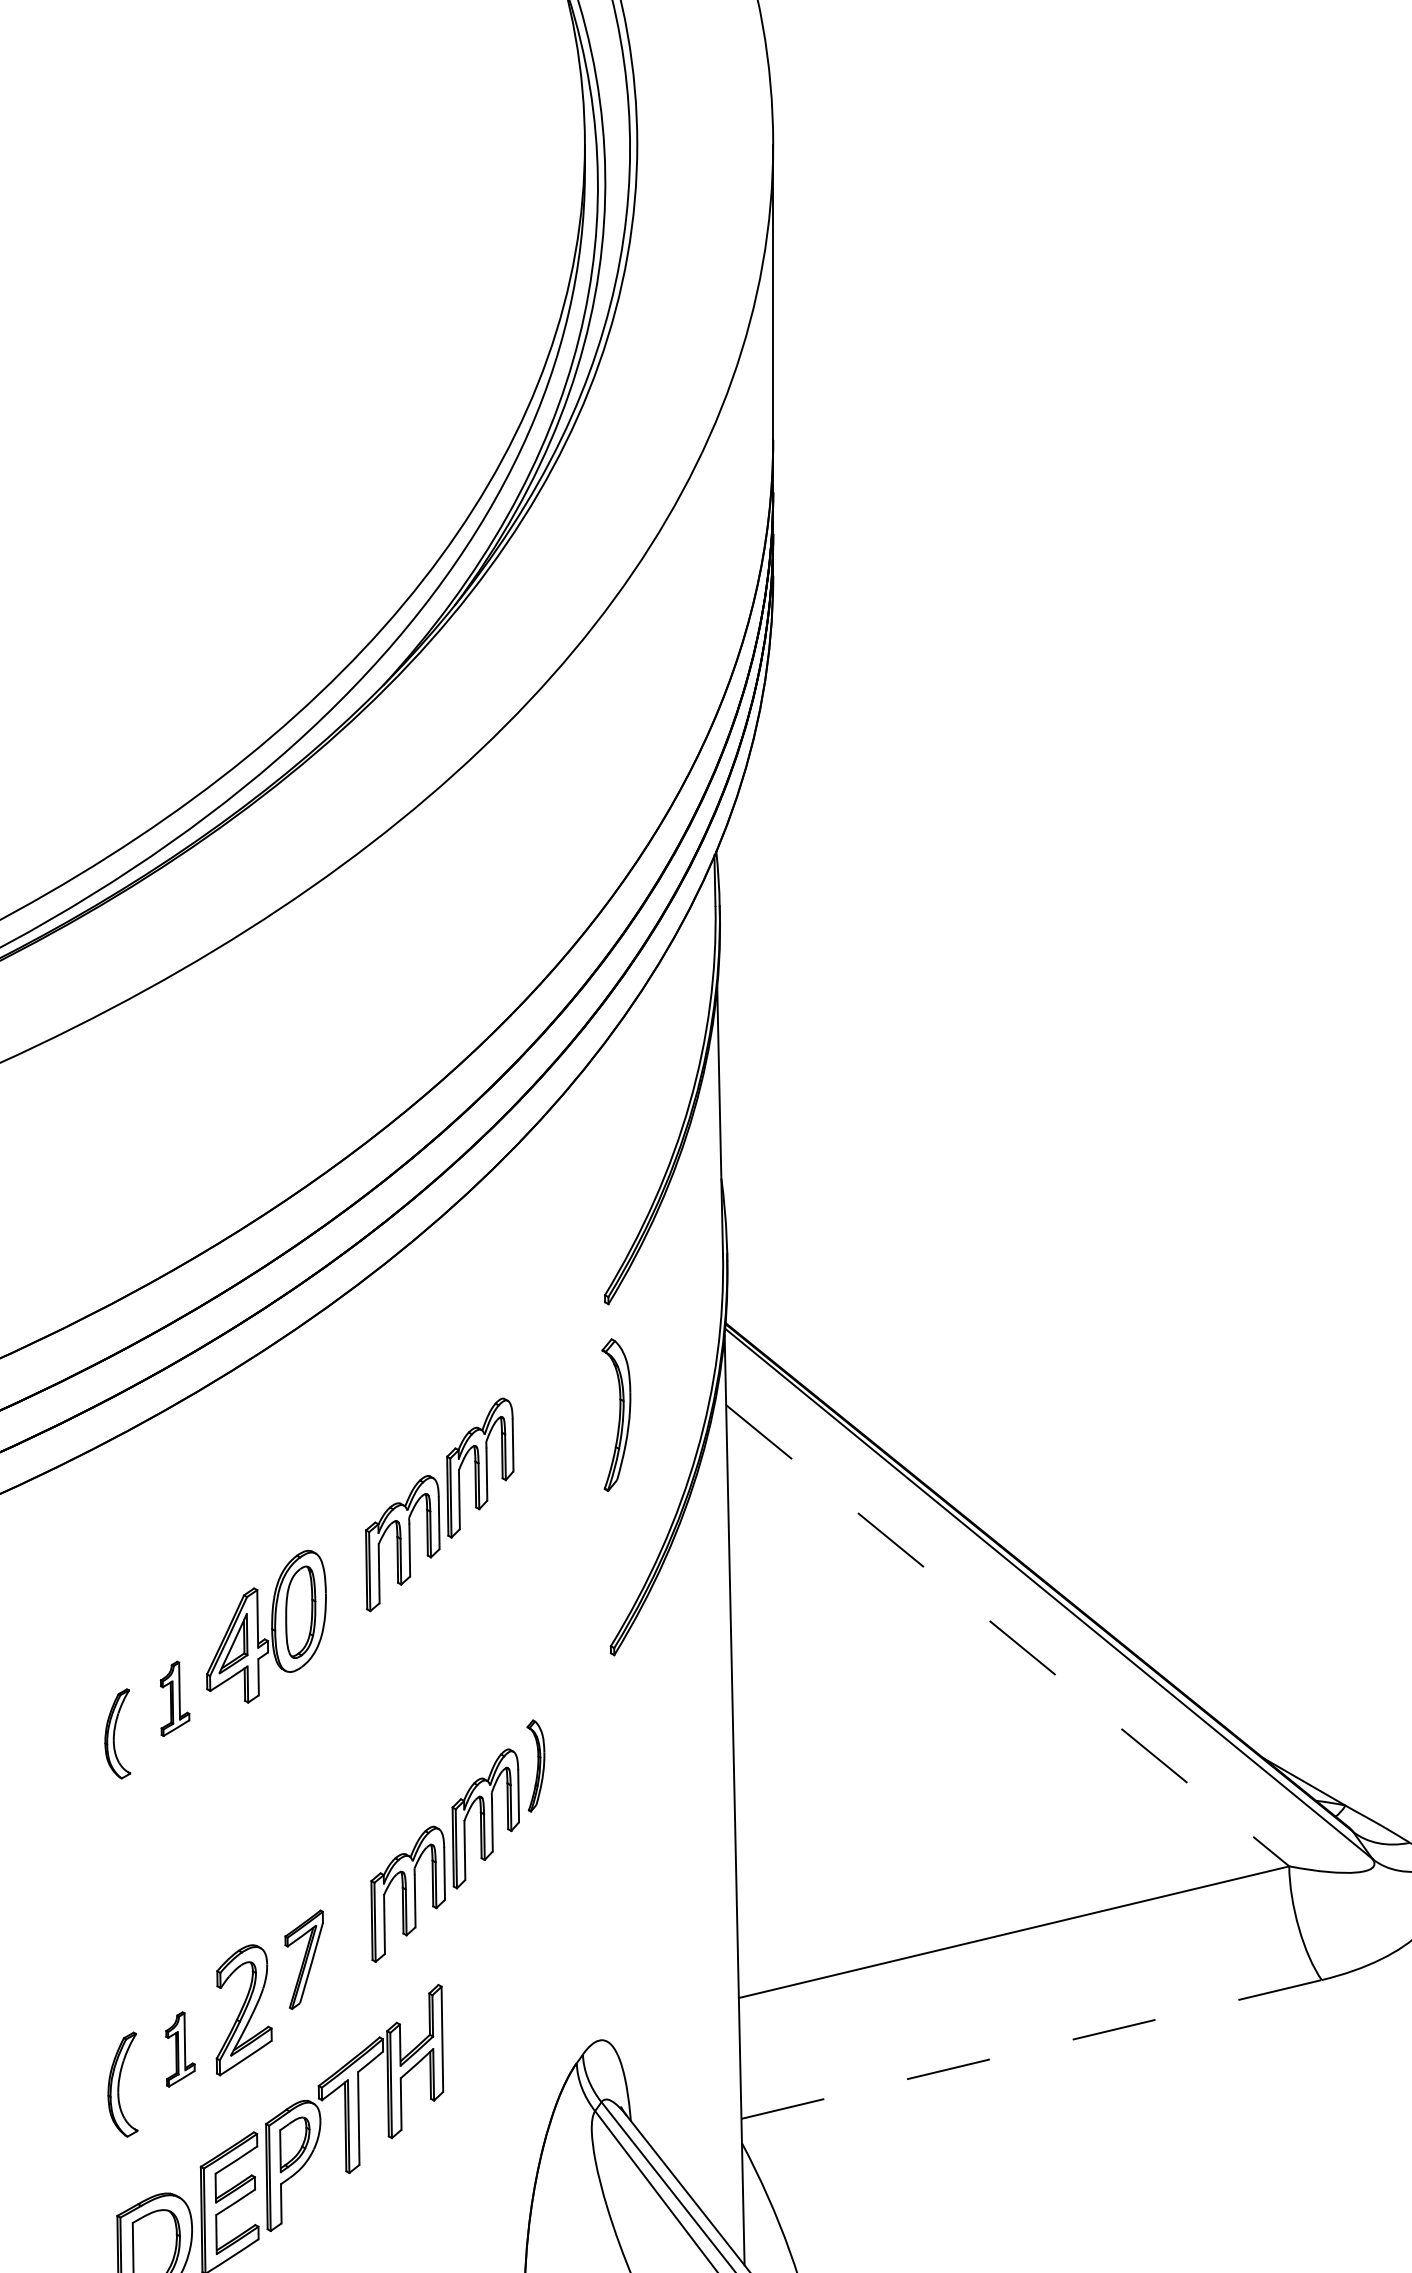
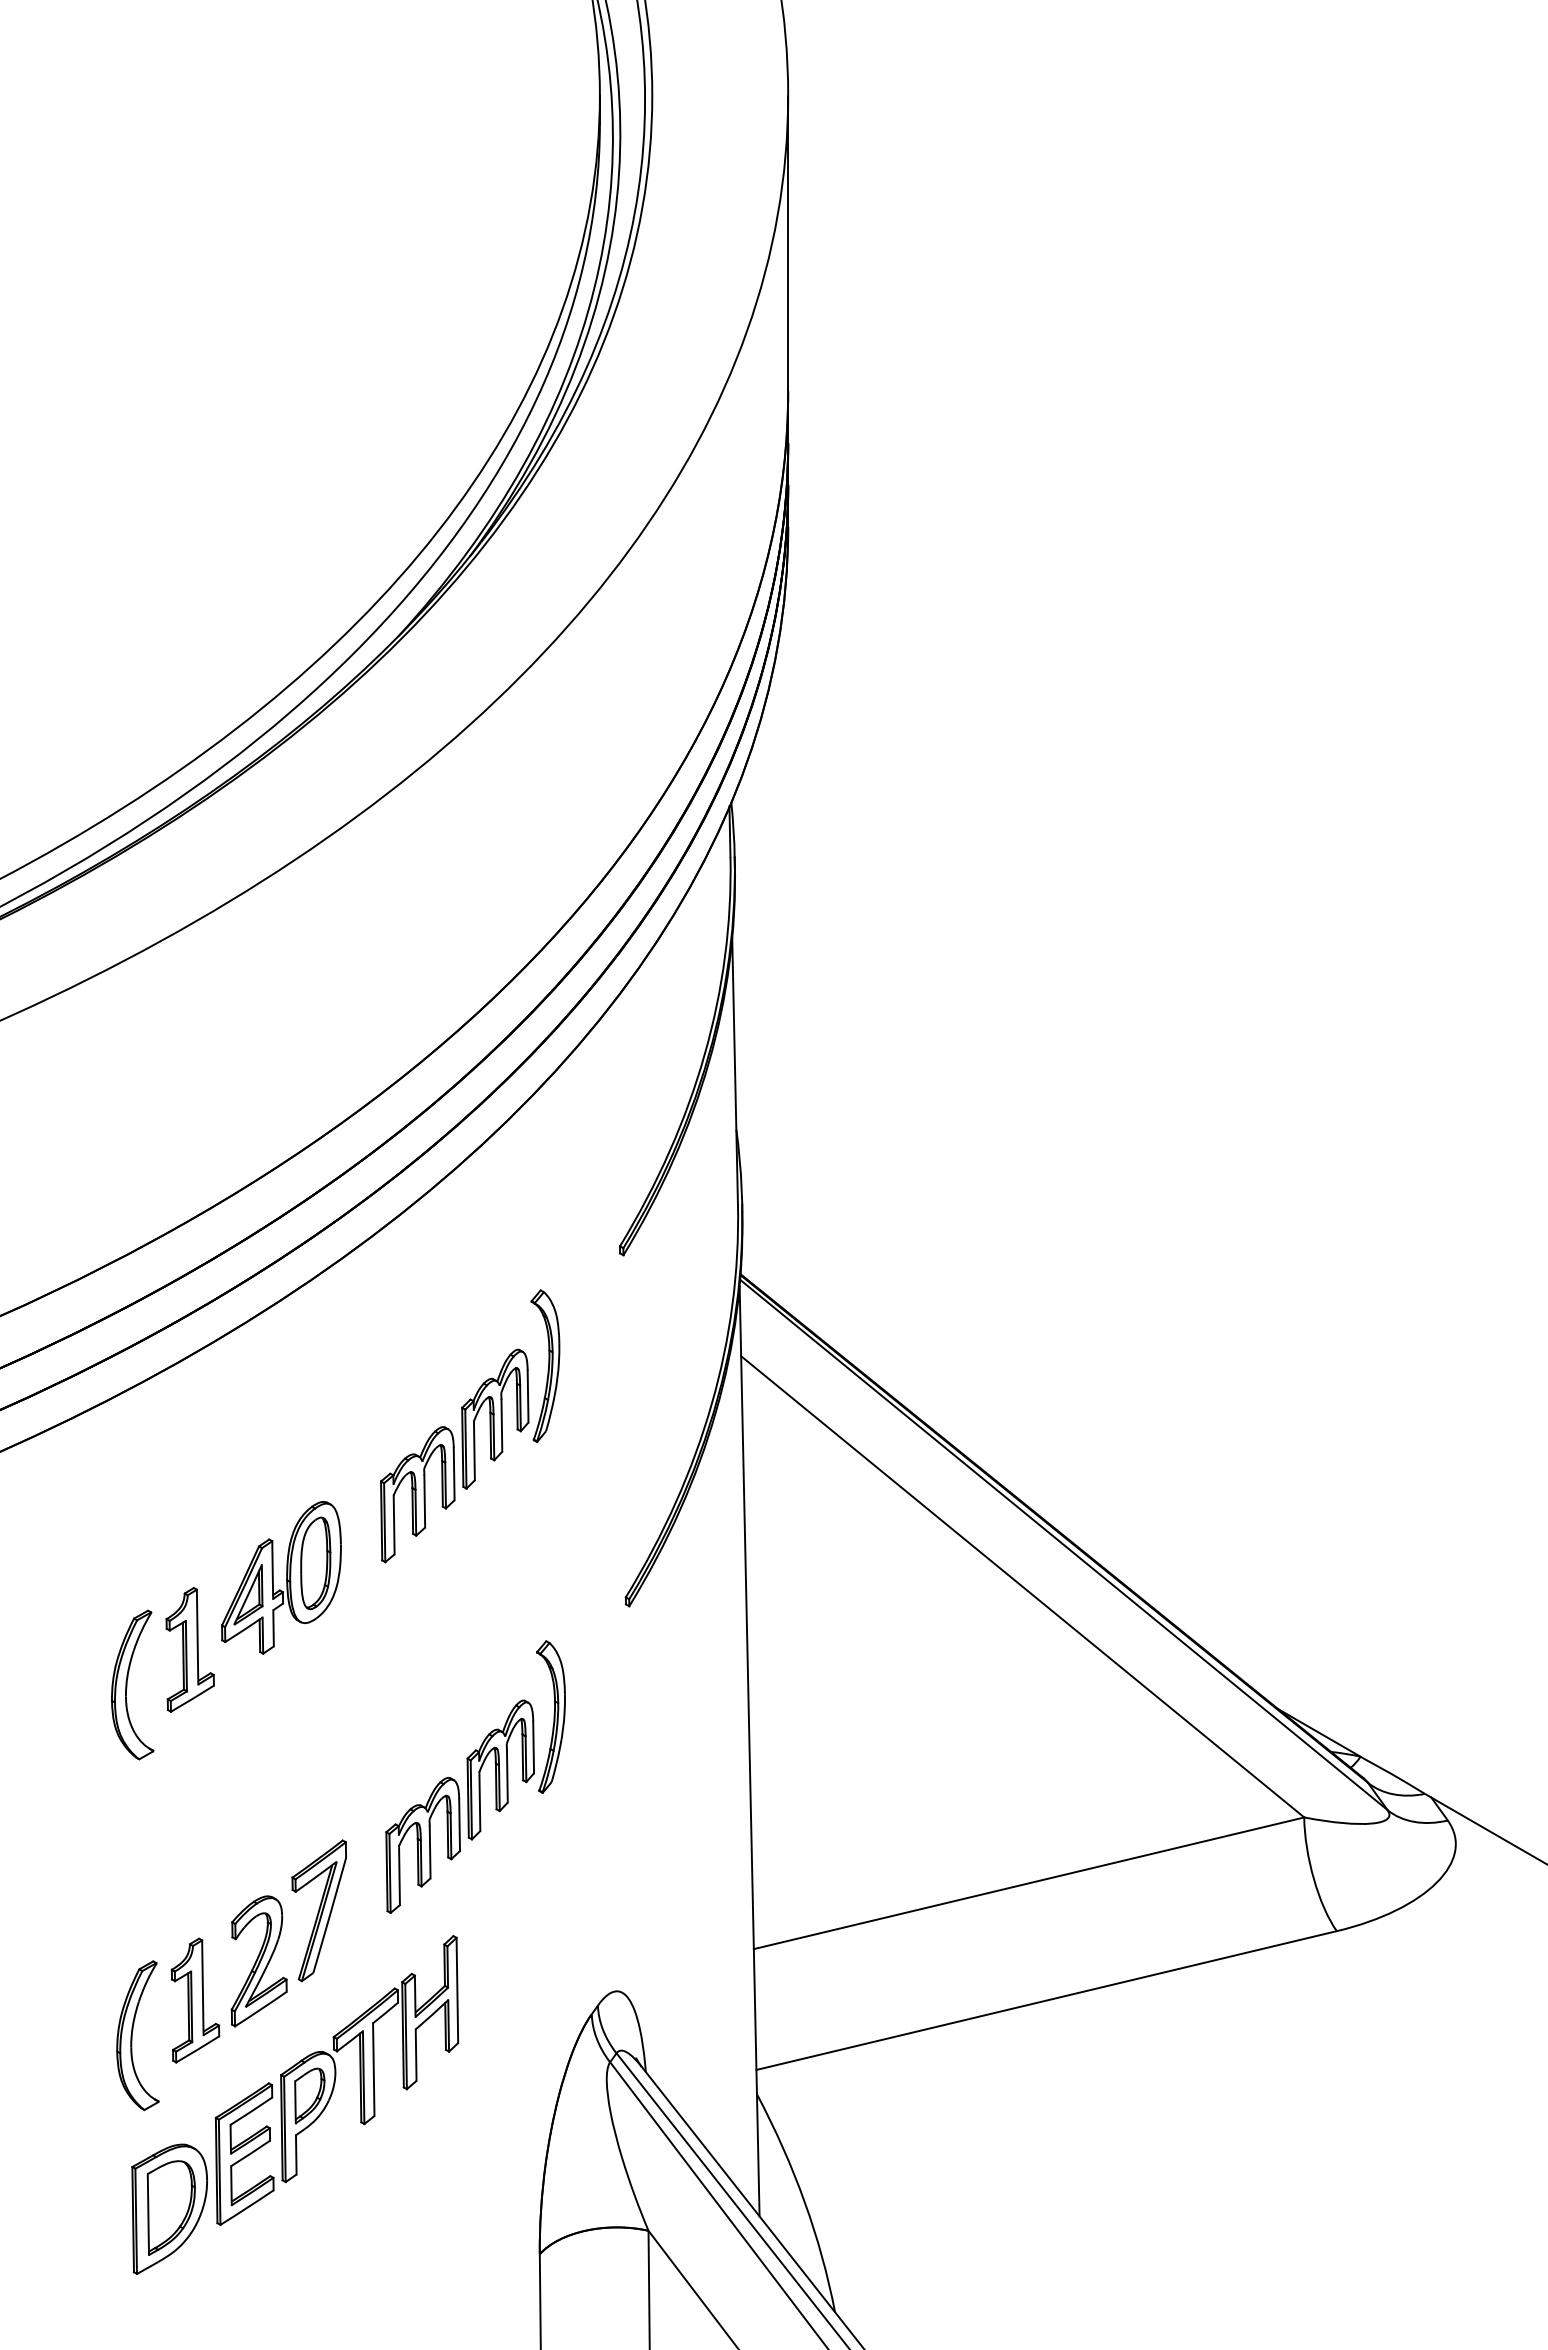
part: (616, 1415) -> (545, 1366), moved
line: (1007, 1635) -> (1022, 1586), dashed -> solid
part: (174, 1698) -> (189, 1649), size x1.67
part: (117, 1733) -> (132, 1684), size x1.67
part: (535, 1765) -> (550, 1716), size x1.67
part: (303, 1959) -> (318, 1910), size x1.43
part: (180, 2049) -> (195, 2000), size x1.67
line: (1032, 2049) -> (1047, 2000), dashed -> solid
part: (122, 2084) -> (137, 2035), size x1.43

